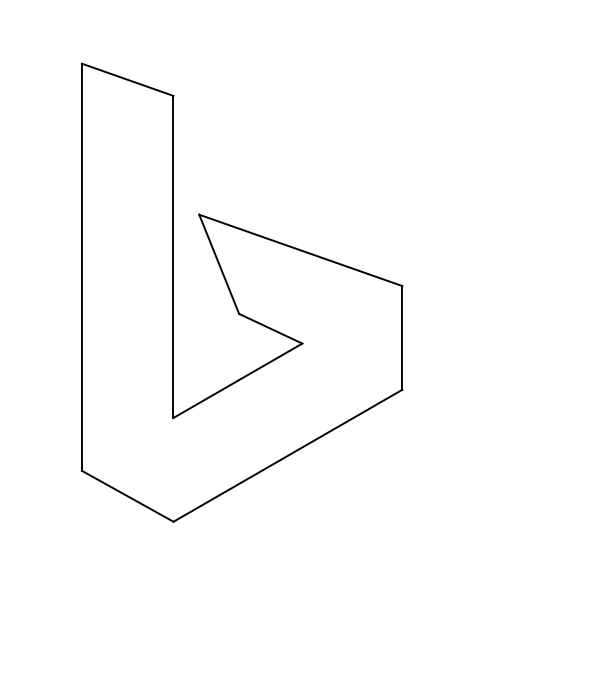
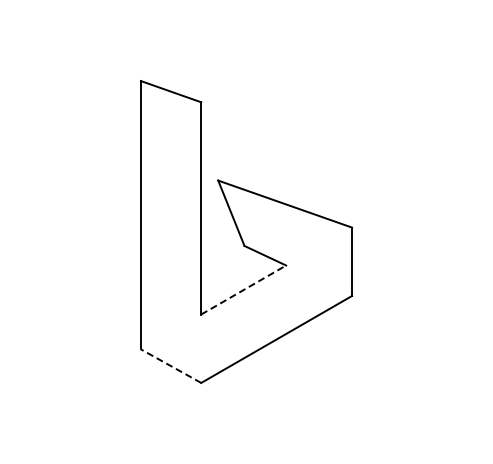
line: (239, 379) -> (244, 289), solid -> dashed
line: (128, 496) -> (171, 366), solid -> dashed

